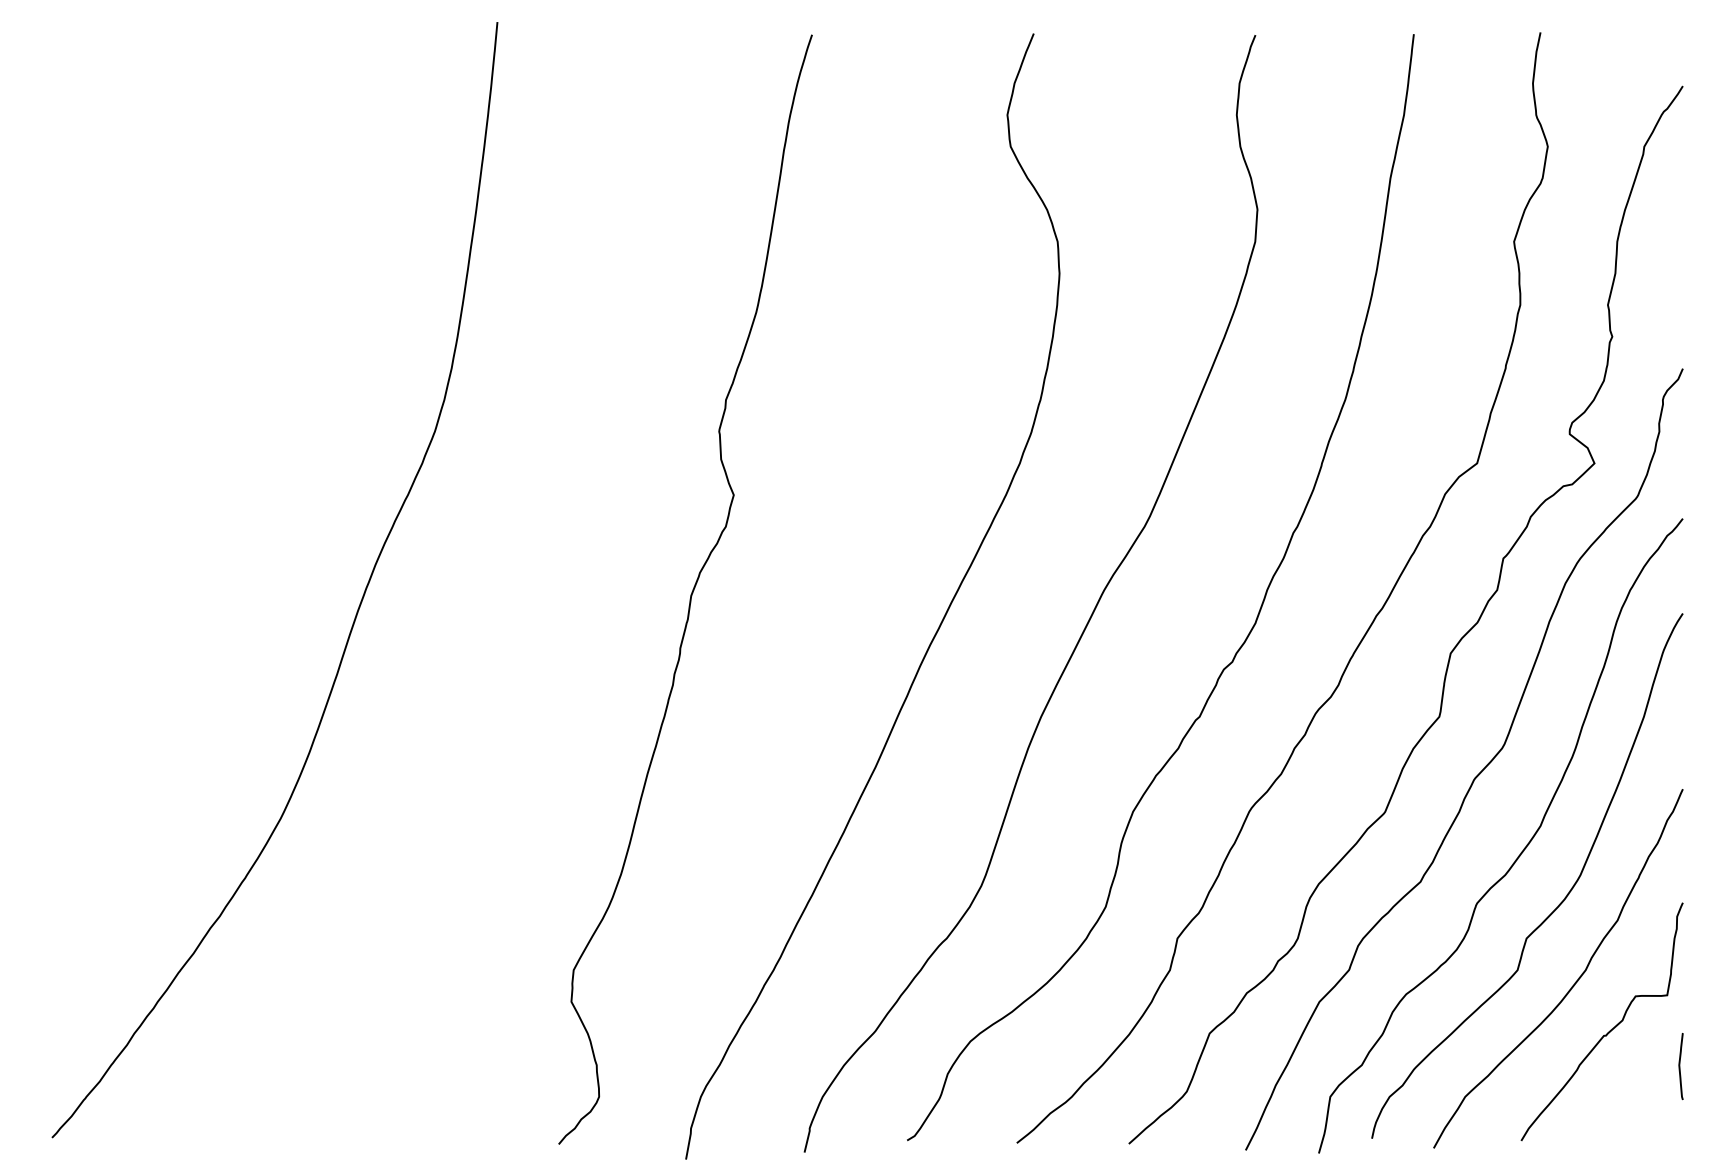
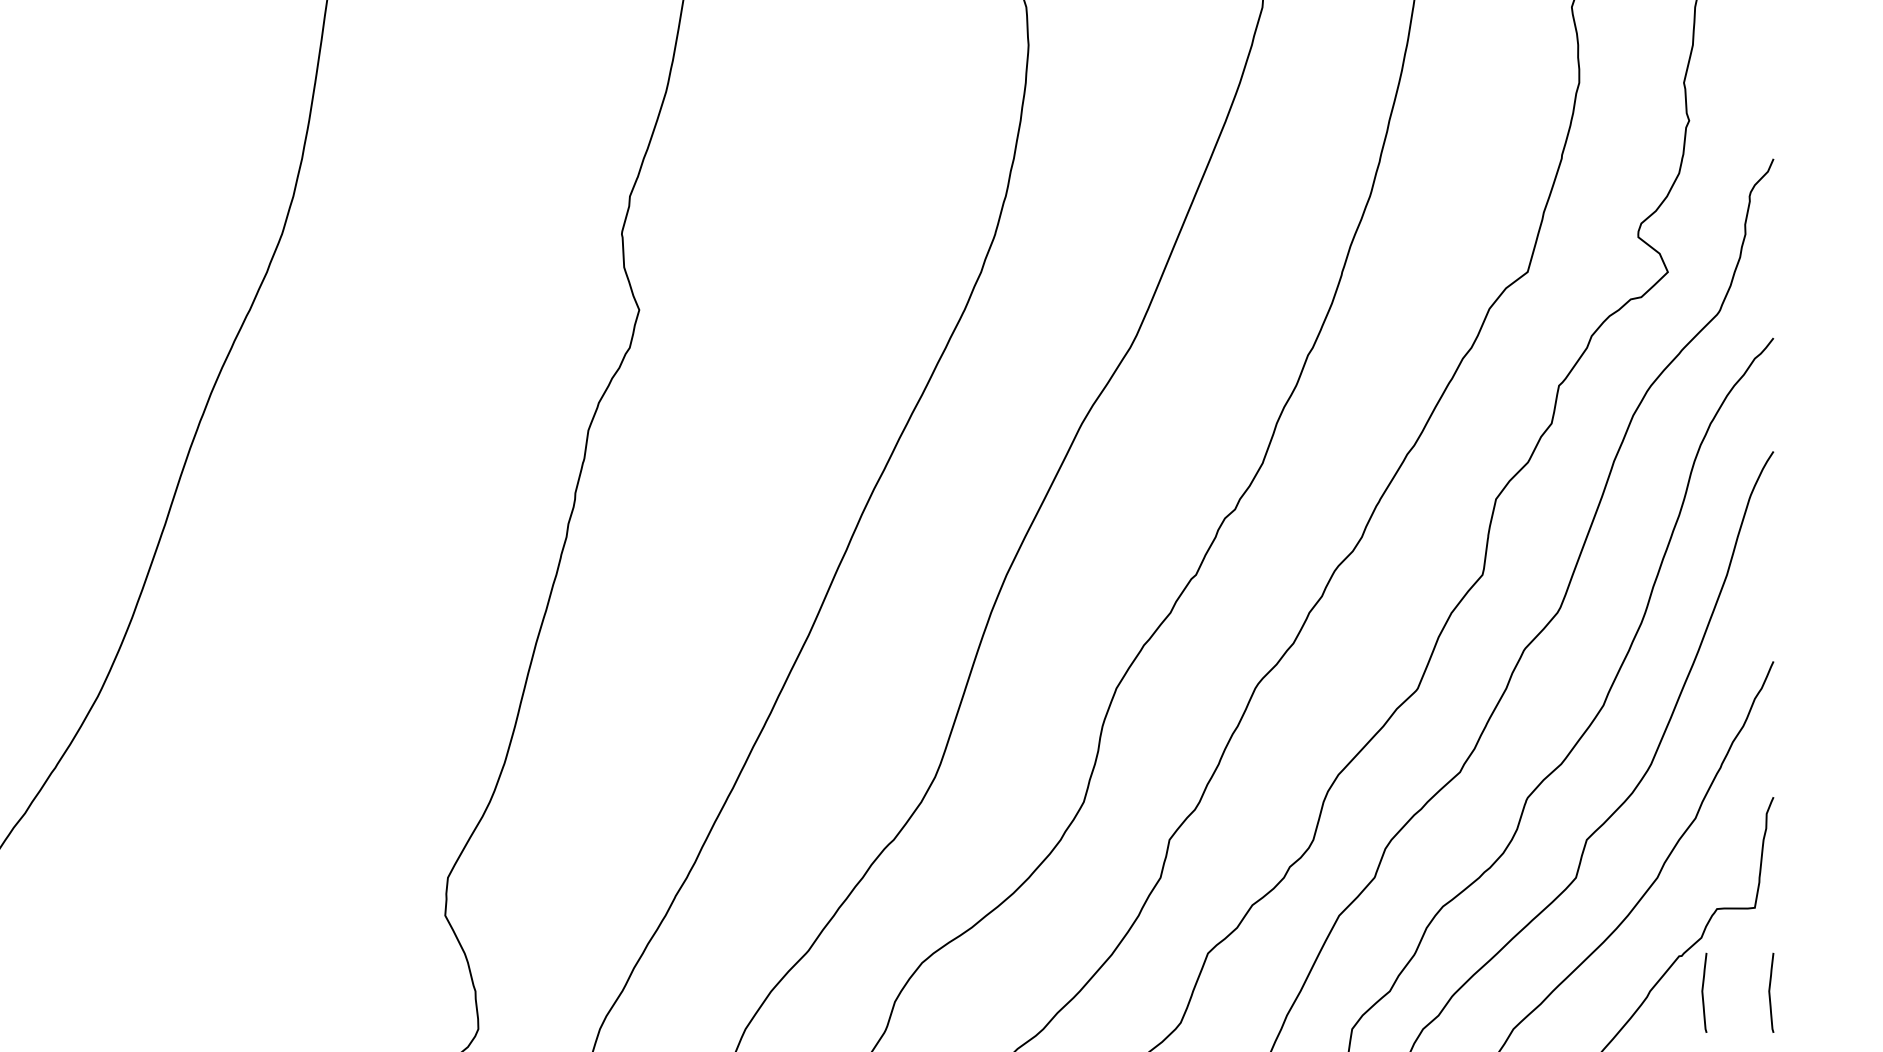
curve: (1624, 1066) -> (1703, 992), added

